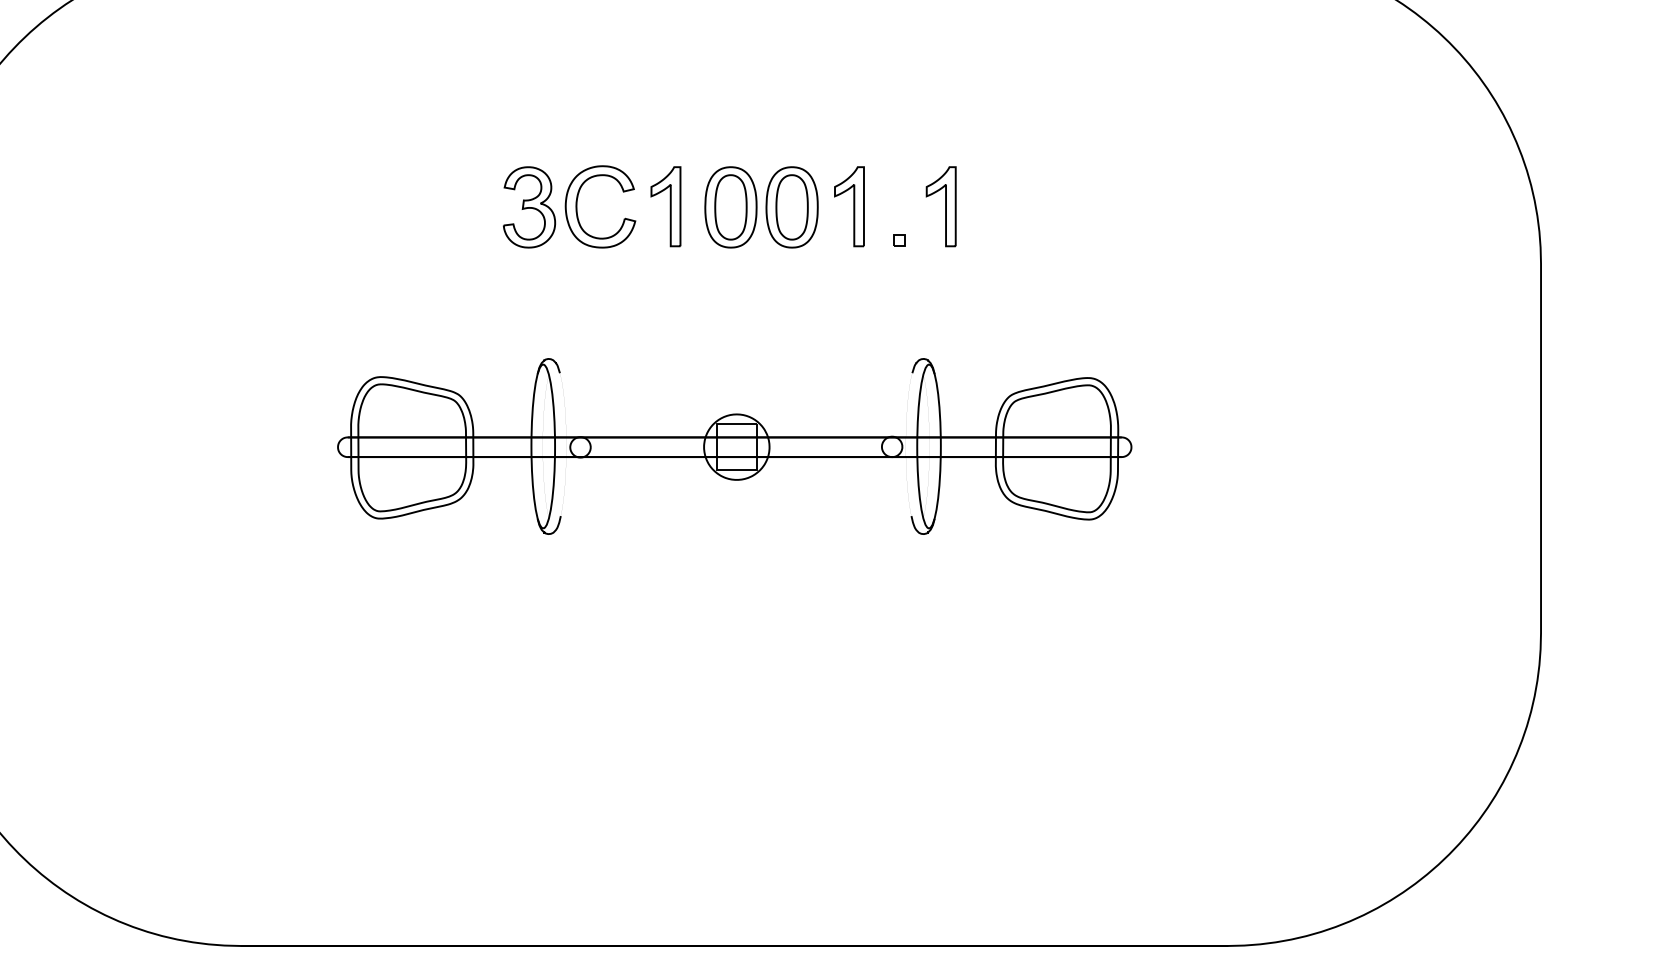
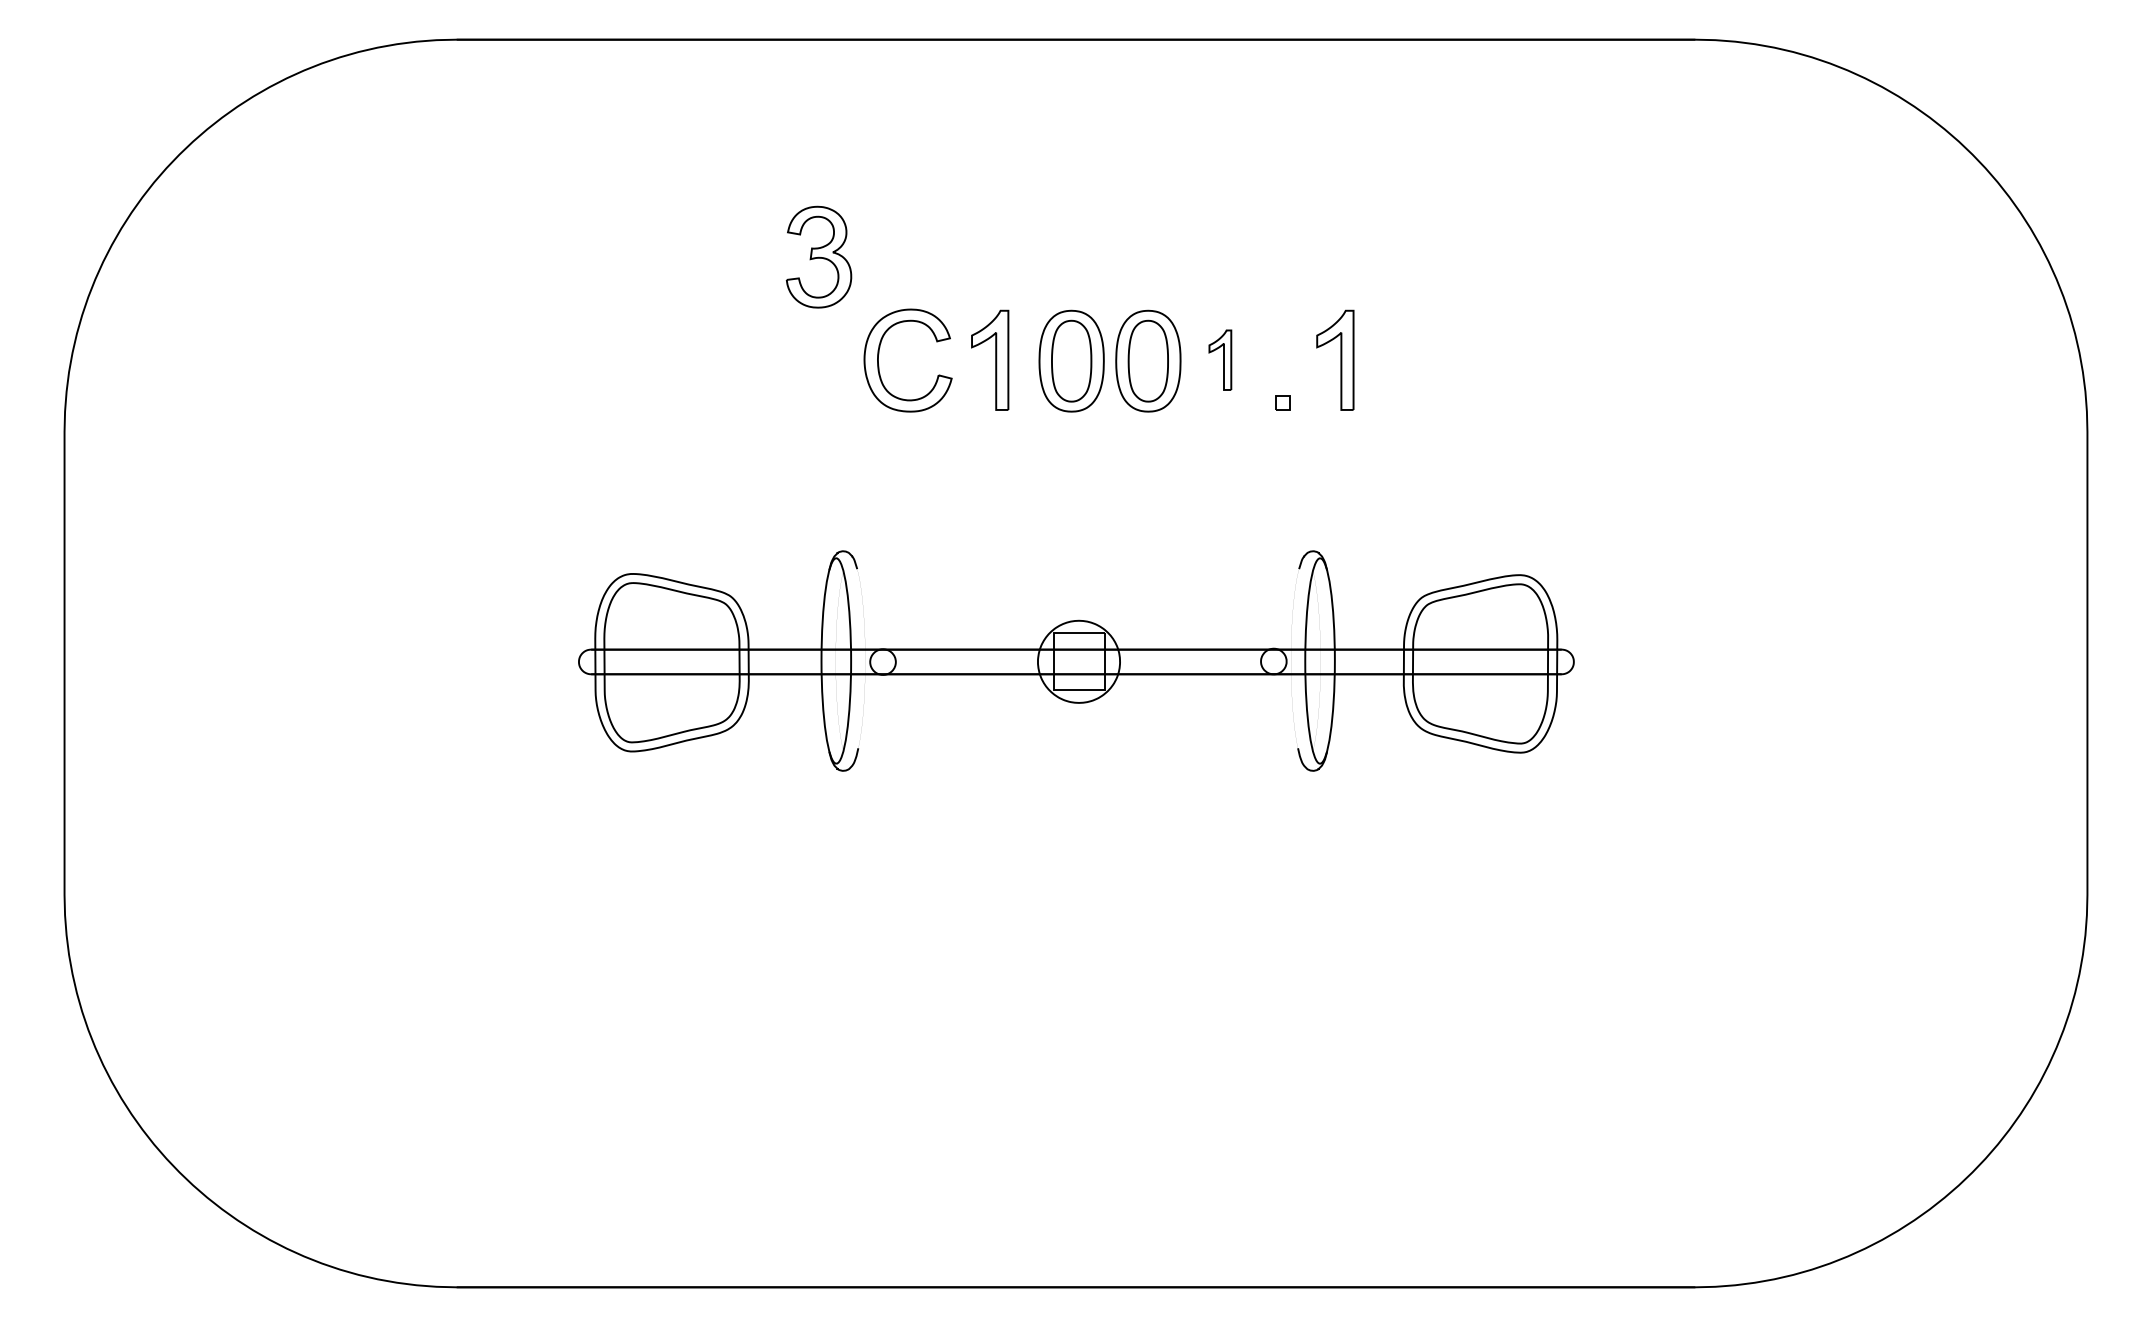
part: (529, 206) -> (818, 256), moved
part: (849, 206) -> (1220, 359), size x0.6

